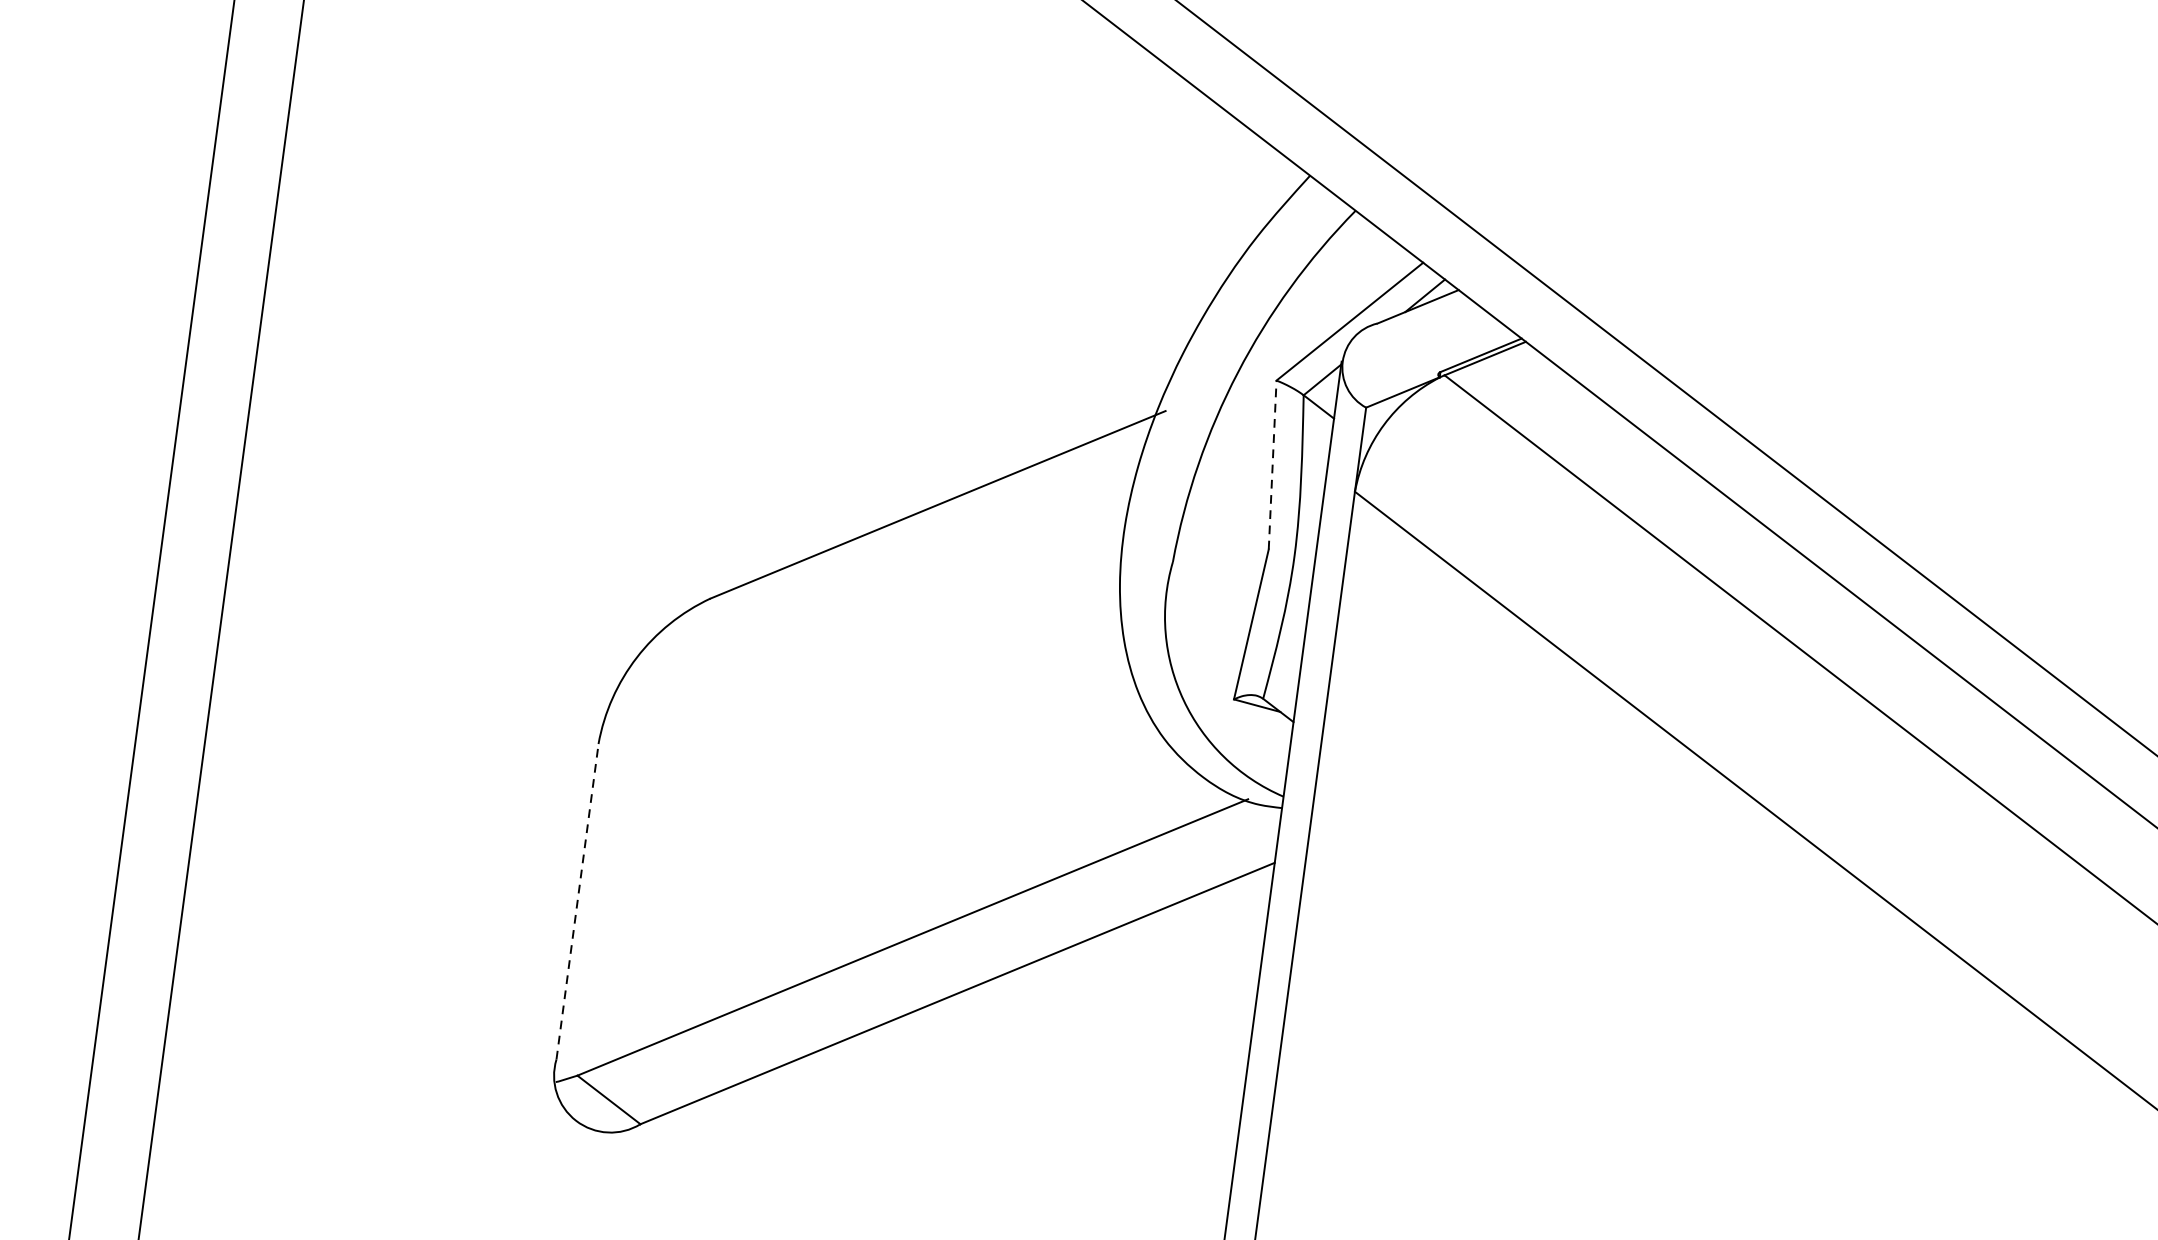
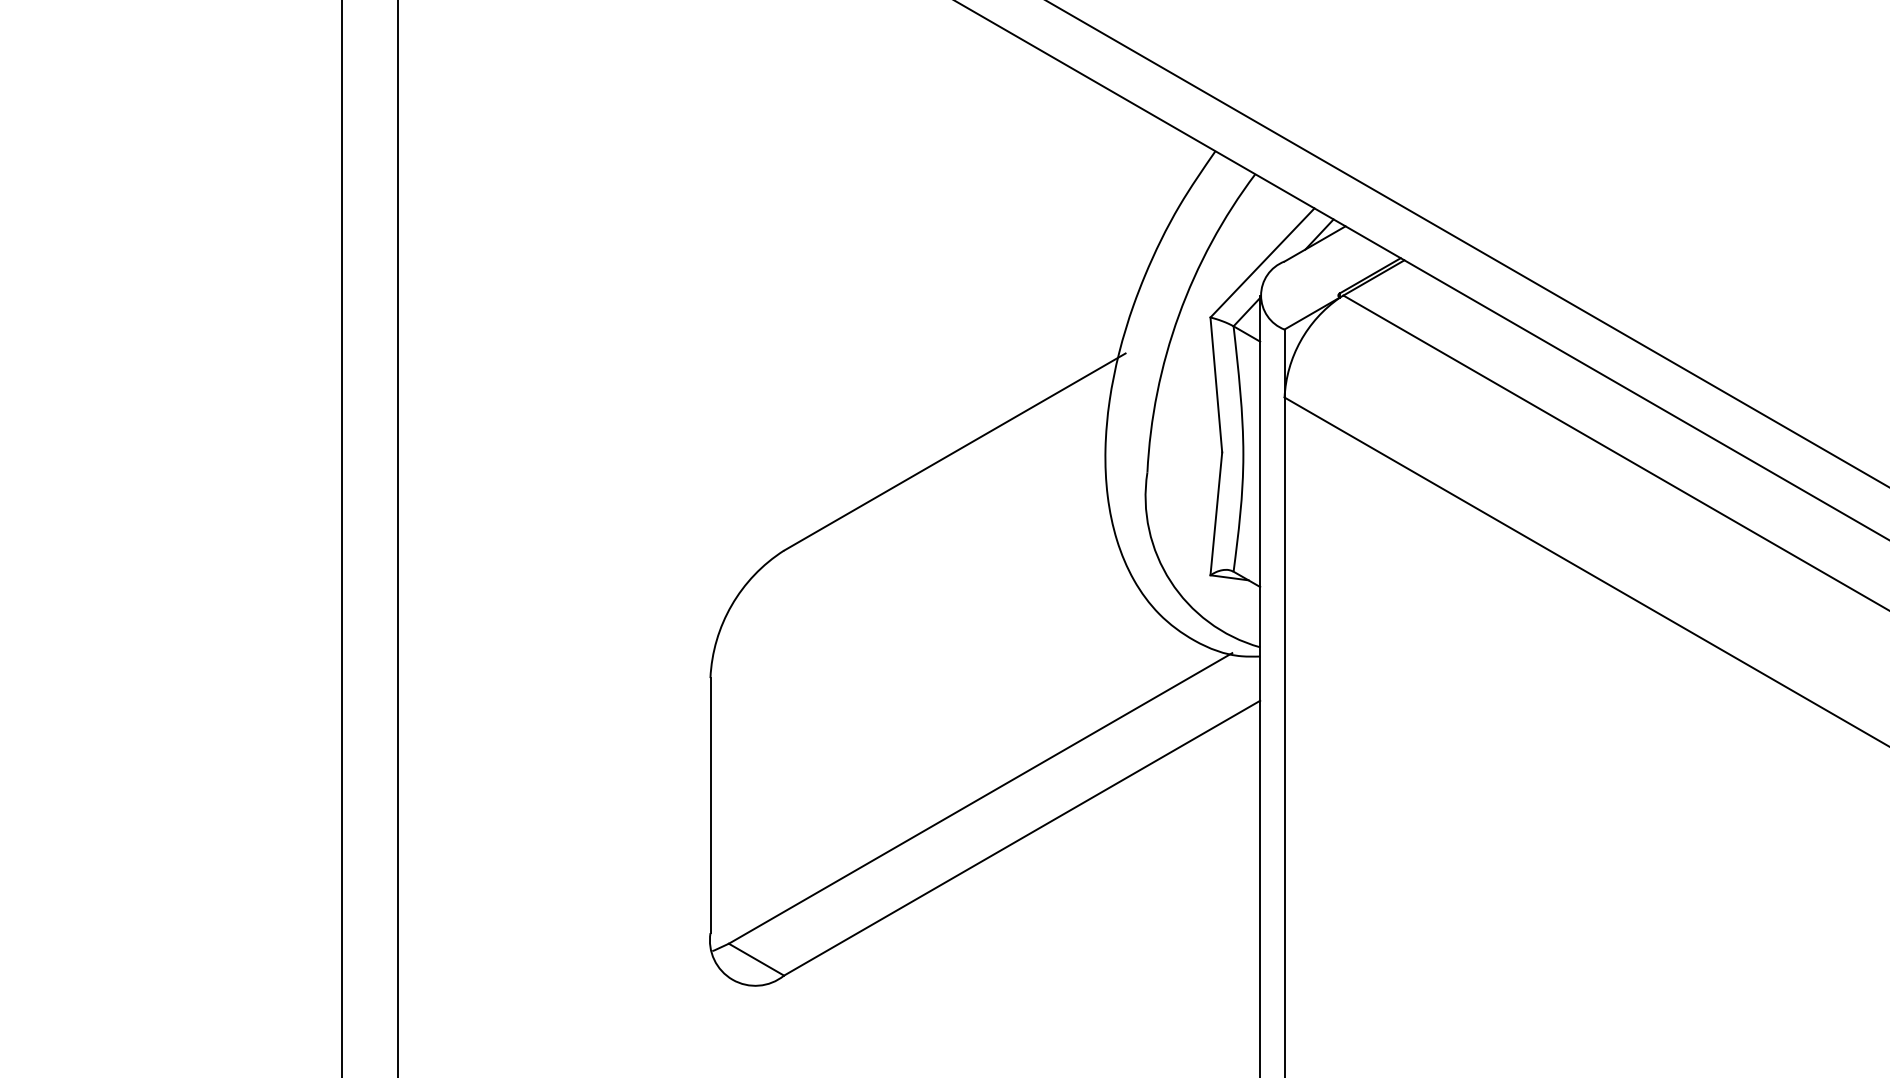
line: (1272, 465) -> (1216, 385), dashed -> solid
line: (577, 901) -> (710, 805), dashed -> solid

